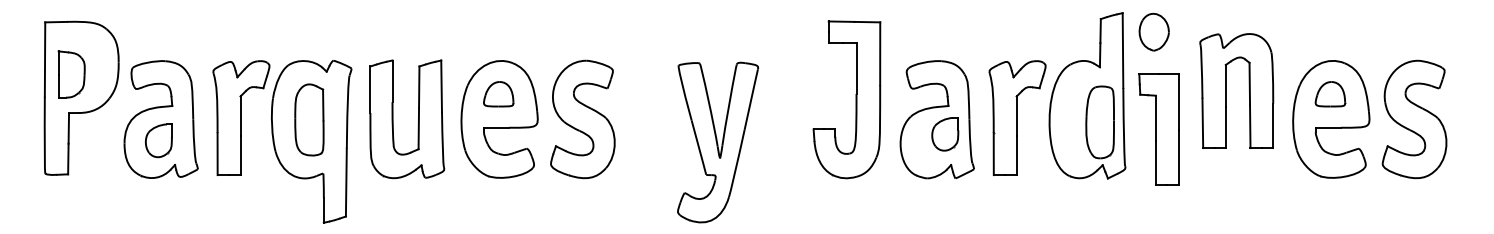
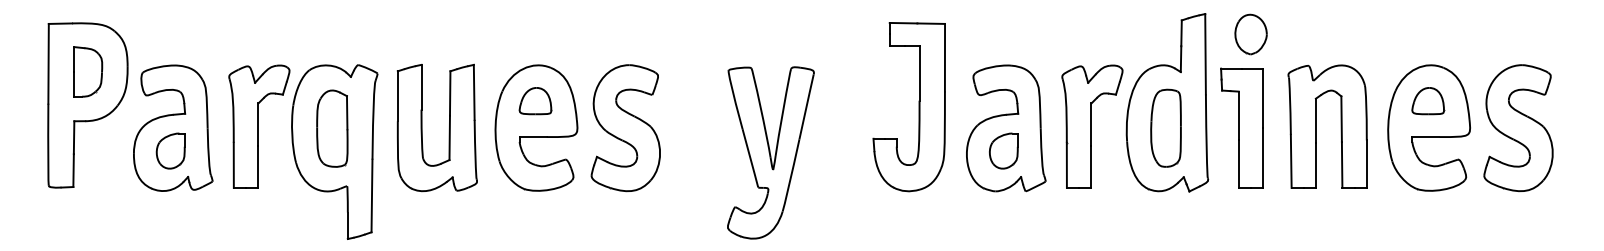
part: (1153, 32) -> (1250, 34), moved
part: (71, 74) -> (88, 71), moved
part: (1226, 90) -> (1316, 126), moved
part: (1099, 121) -> (1165, 127), moved
part: (1158, 129) -> (1241, 127), moved
part: (944, 133) -> (1003, 150), moved

